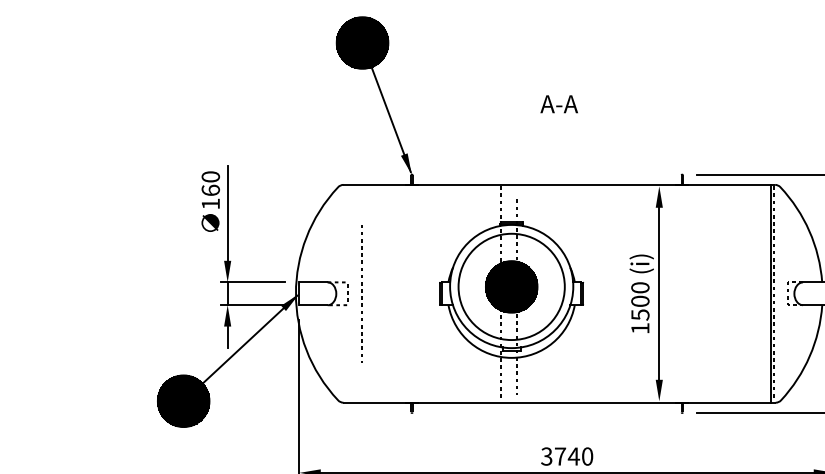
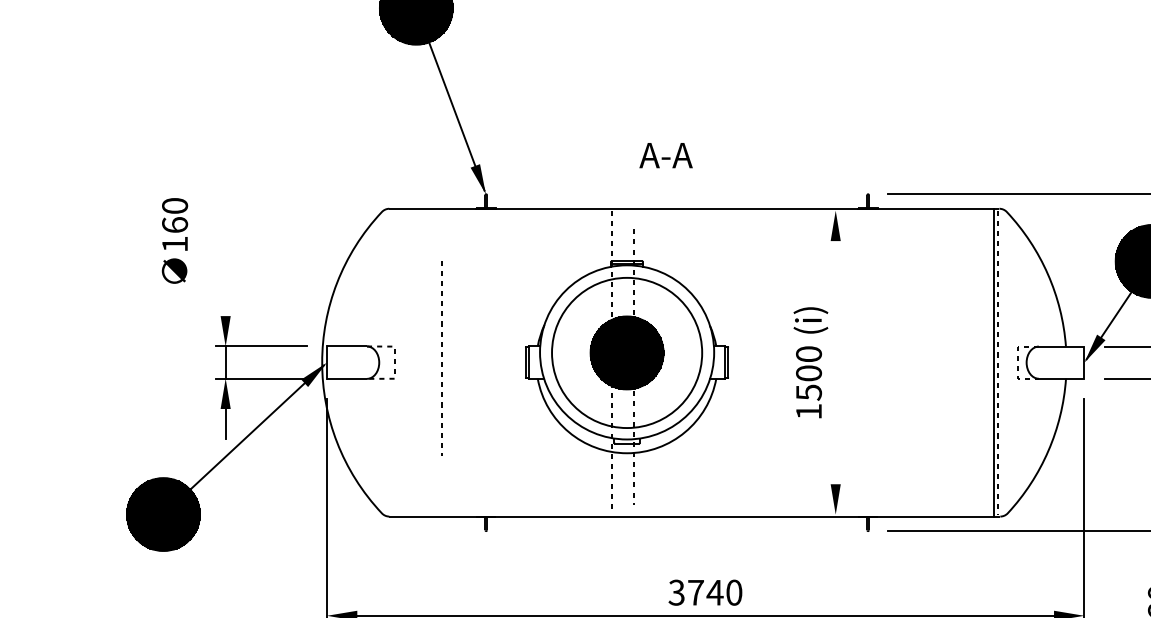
text: (558, 104) -> (664, 155), moved
text: (210, 201) -> (174, 240), moved
line: (227, 213) -> (225, 249), removed
line: (361, 292) -> (441, 356), moved
line: (659, 293) -> (835, 362), removed

